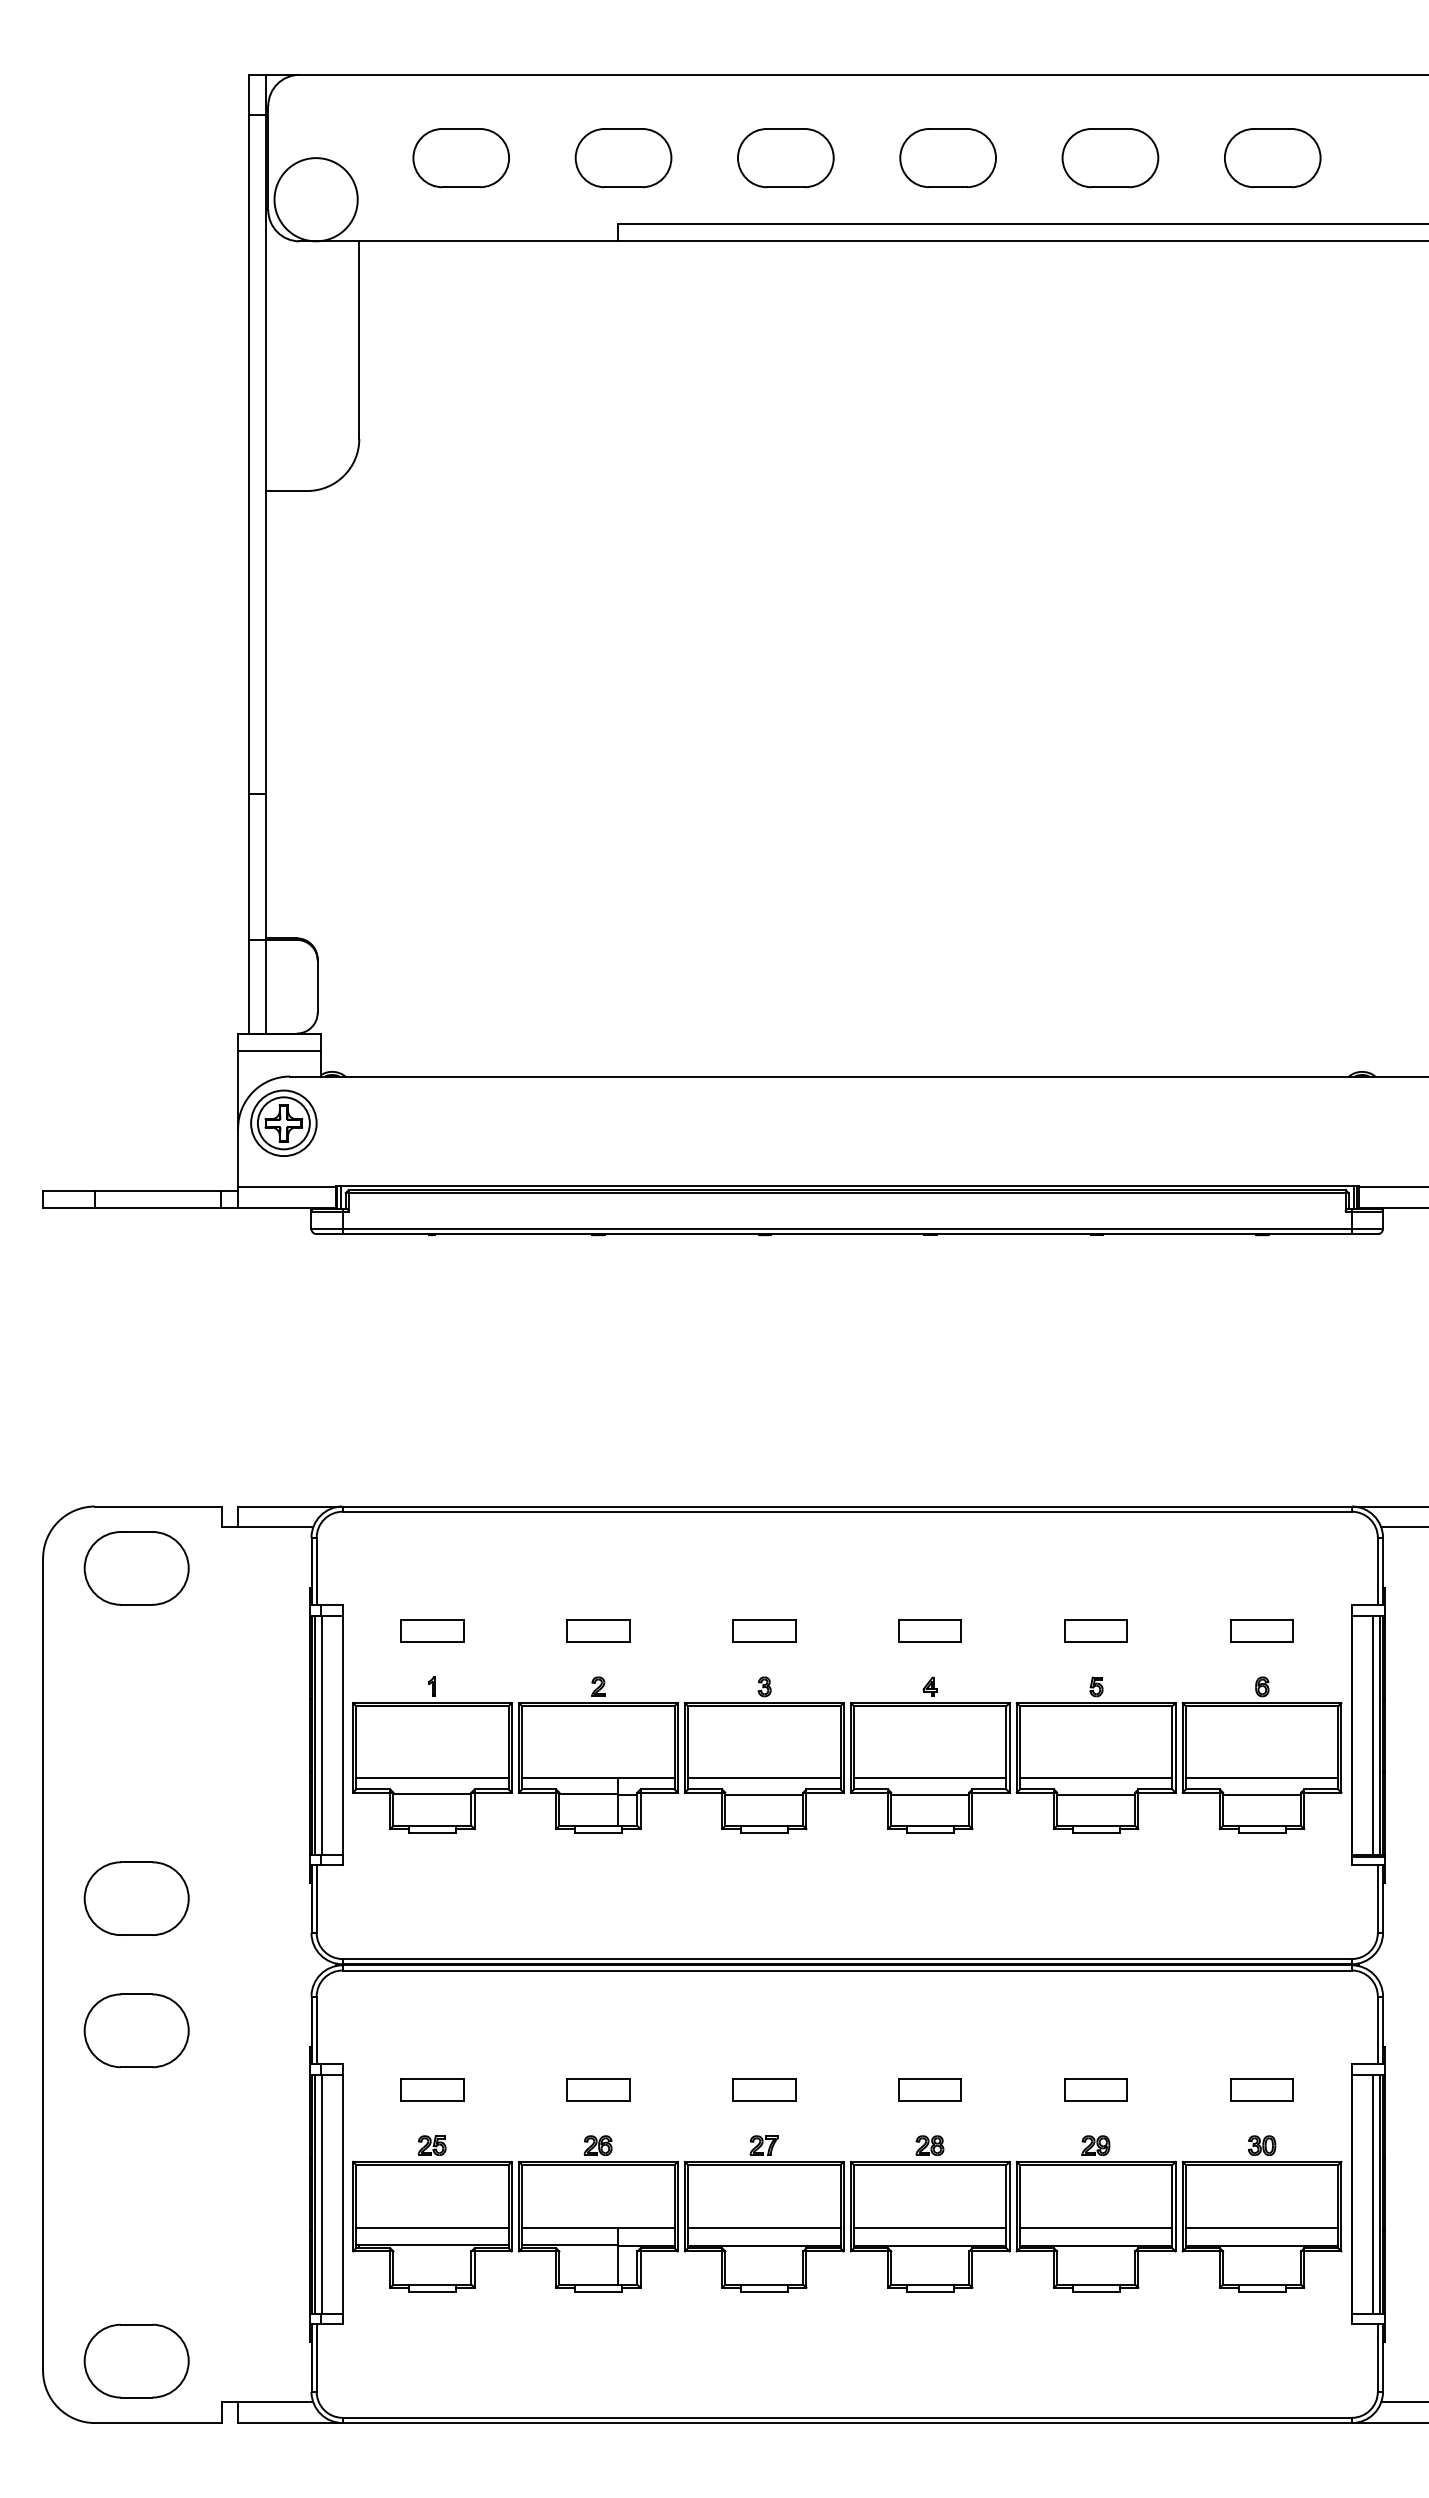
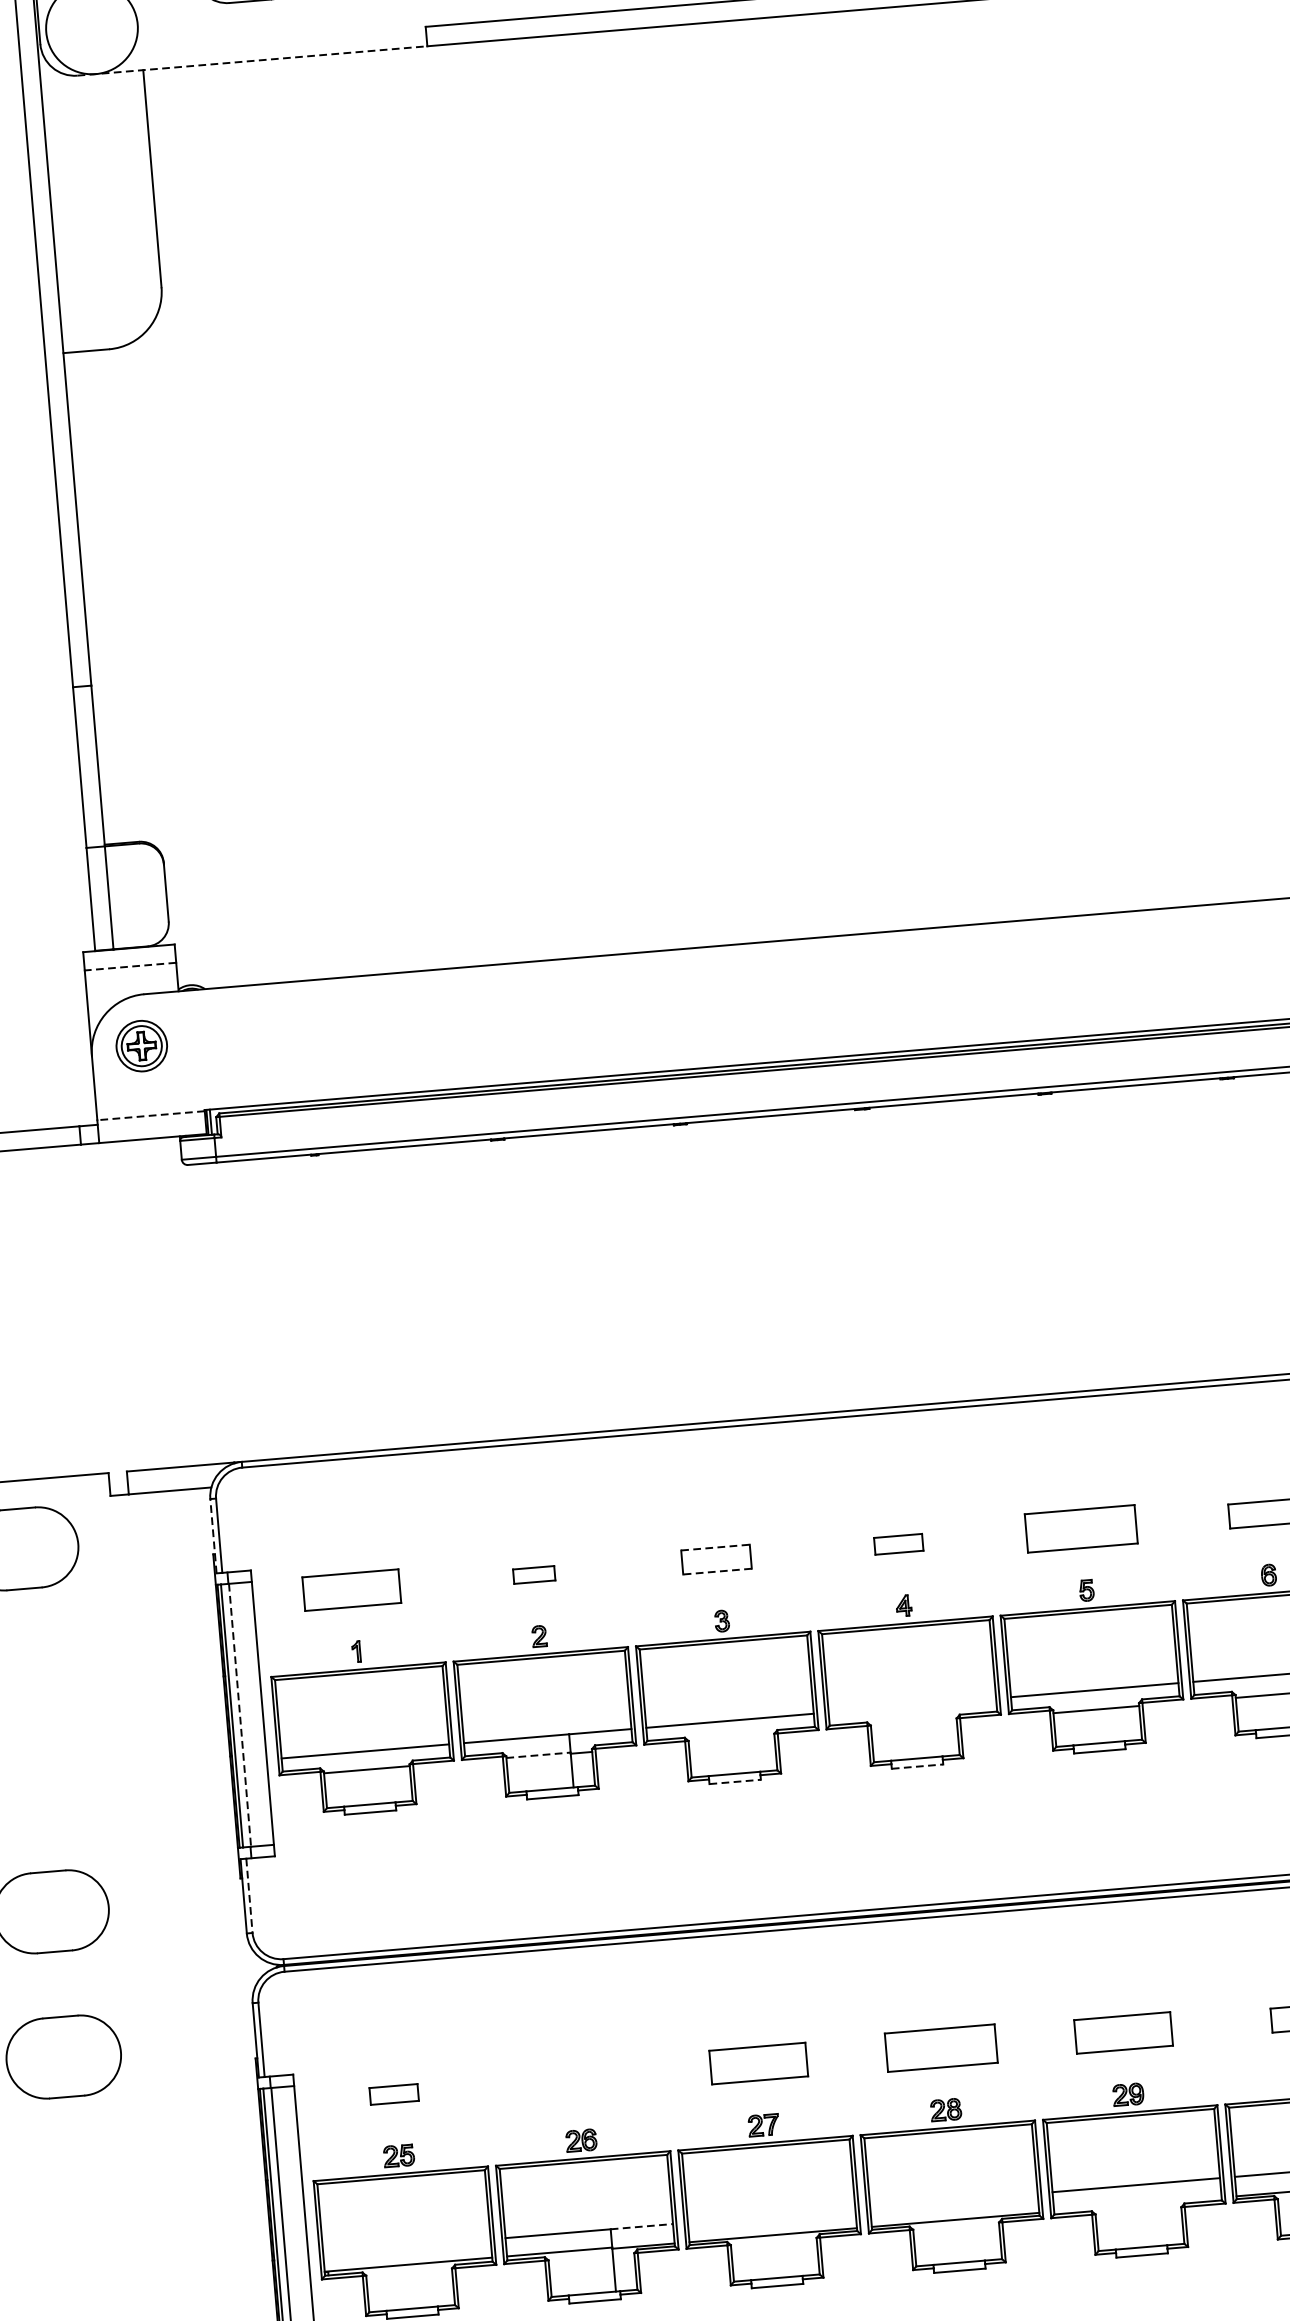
line: (459, 241) -> (253, 61), solid -> dashed
line: (279, 1050) -> (130, 966), solid -> dashed
part: (283, 1122) -> (141, 1045), size x0.7
line: (287, 1186) -> (151, 1115), solid -> dashed
line: (311, 1571) -> (213, 1536), solid -> dashed
line: (764, 1619) -> (715, 1547), solid -> dashed
part: (432, 1630) -> (351, 1589), size x1.4
part: (598, 1630) -> (534, 1574), size x0.6
part: (929, 1630) -> (898, 1543), size x0.7
part: (1095, 1630) -> (1080, 1528), size x1.6
line: (763, 1641) -> (716, 1571), solid -> dashed
line: (321, 1735) -> (239, 1715), solid -> dashed
line: (930, 1777) -> (912, 1705), removed
line: (589, 1794) -> (539, 1755), solid -> dashed
line: (764, 1795) -> (731, 1740), removed
line: (930, 1795) -> (914, 1725), removed
line: (764, 1833) -> (735, 1782), solid -> dashed
line: (930, 1833) -> (917, 1766), solid -> dashed
line: (316, 1899) -> (249, 1896), solid -> dashed
part: (432, 2089) -> (394, 2094), size x0.7
part: (598, 2089) -> (576, 2078), removed
part: (764, 2089) -> (759, 2063), size x1.4
part: (929, 2089) -> (940, 2048), size x1.6
part: (1095, 2089) -> (1122, 2033), size x1.4
line: (432, 2228) -> (407, 2246), removed
line: (646, 2228) -> (642, 2227), solid -> dashed
line: (764, 2228) -> (771, 2216), removed
line: (930, 2228) -> (954, 2200), removed
line: (1095, 2245) -> (1137, 2204), removed

